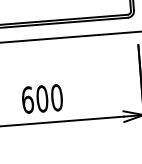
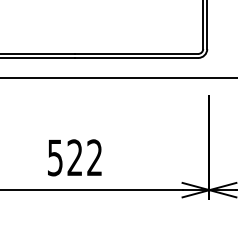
text: (41, 98) -> (74, 157), 600 -> 522

